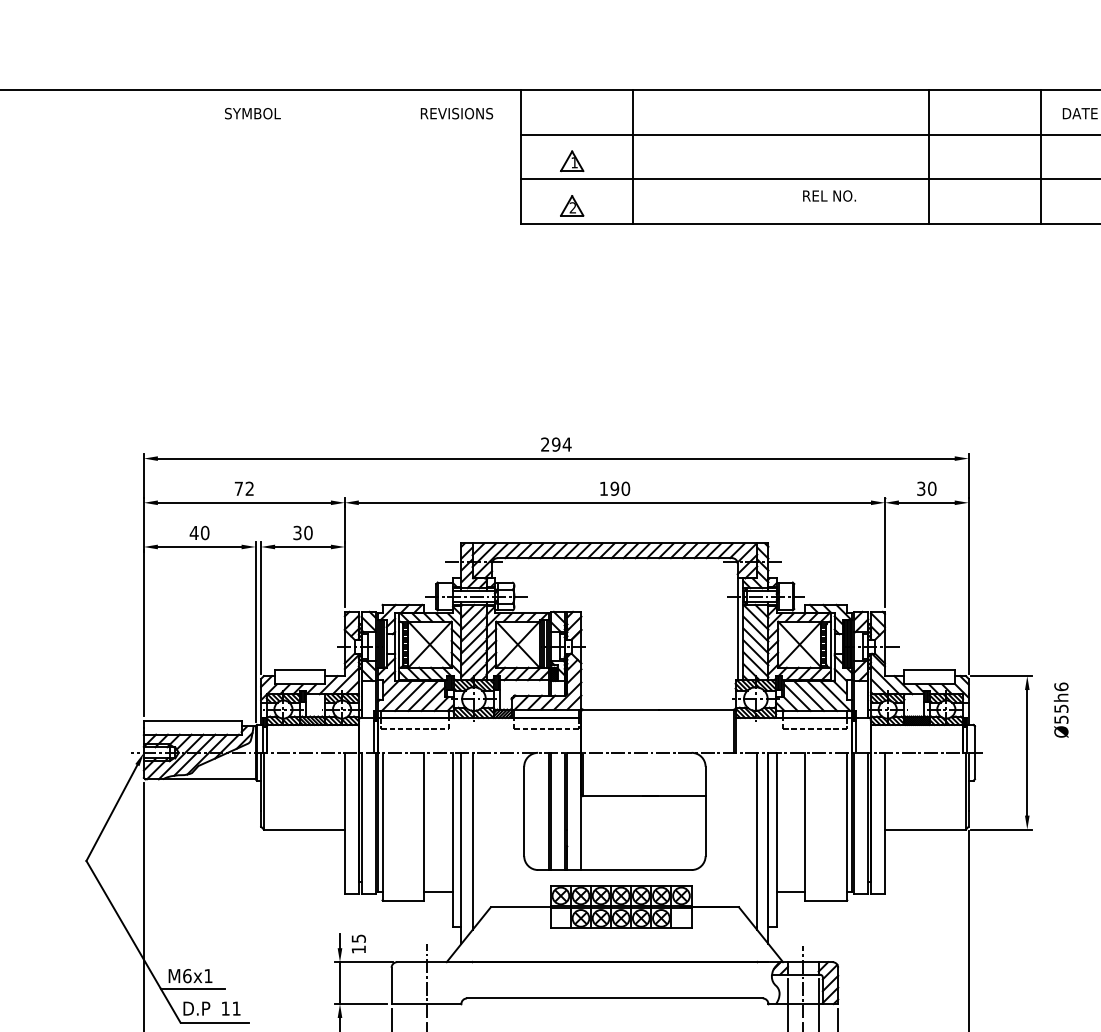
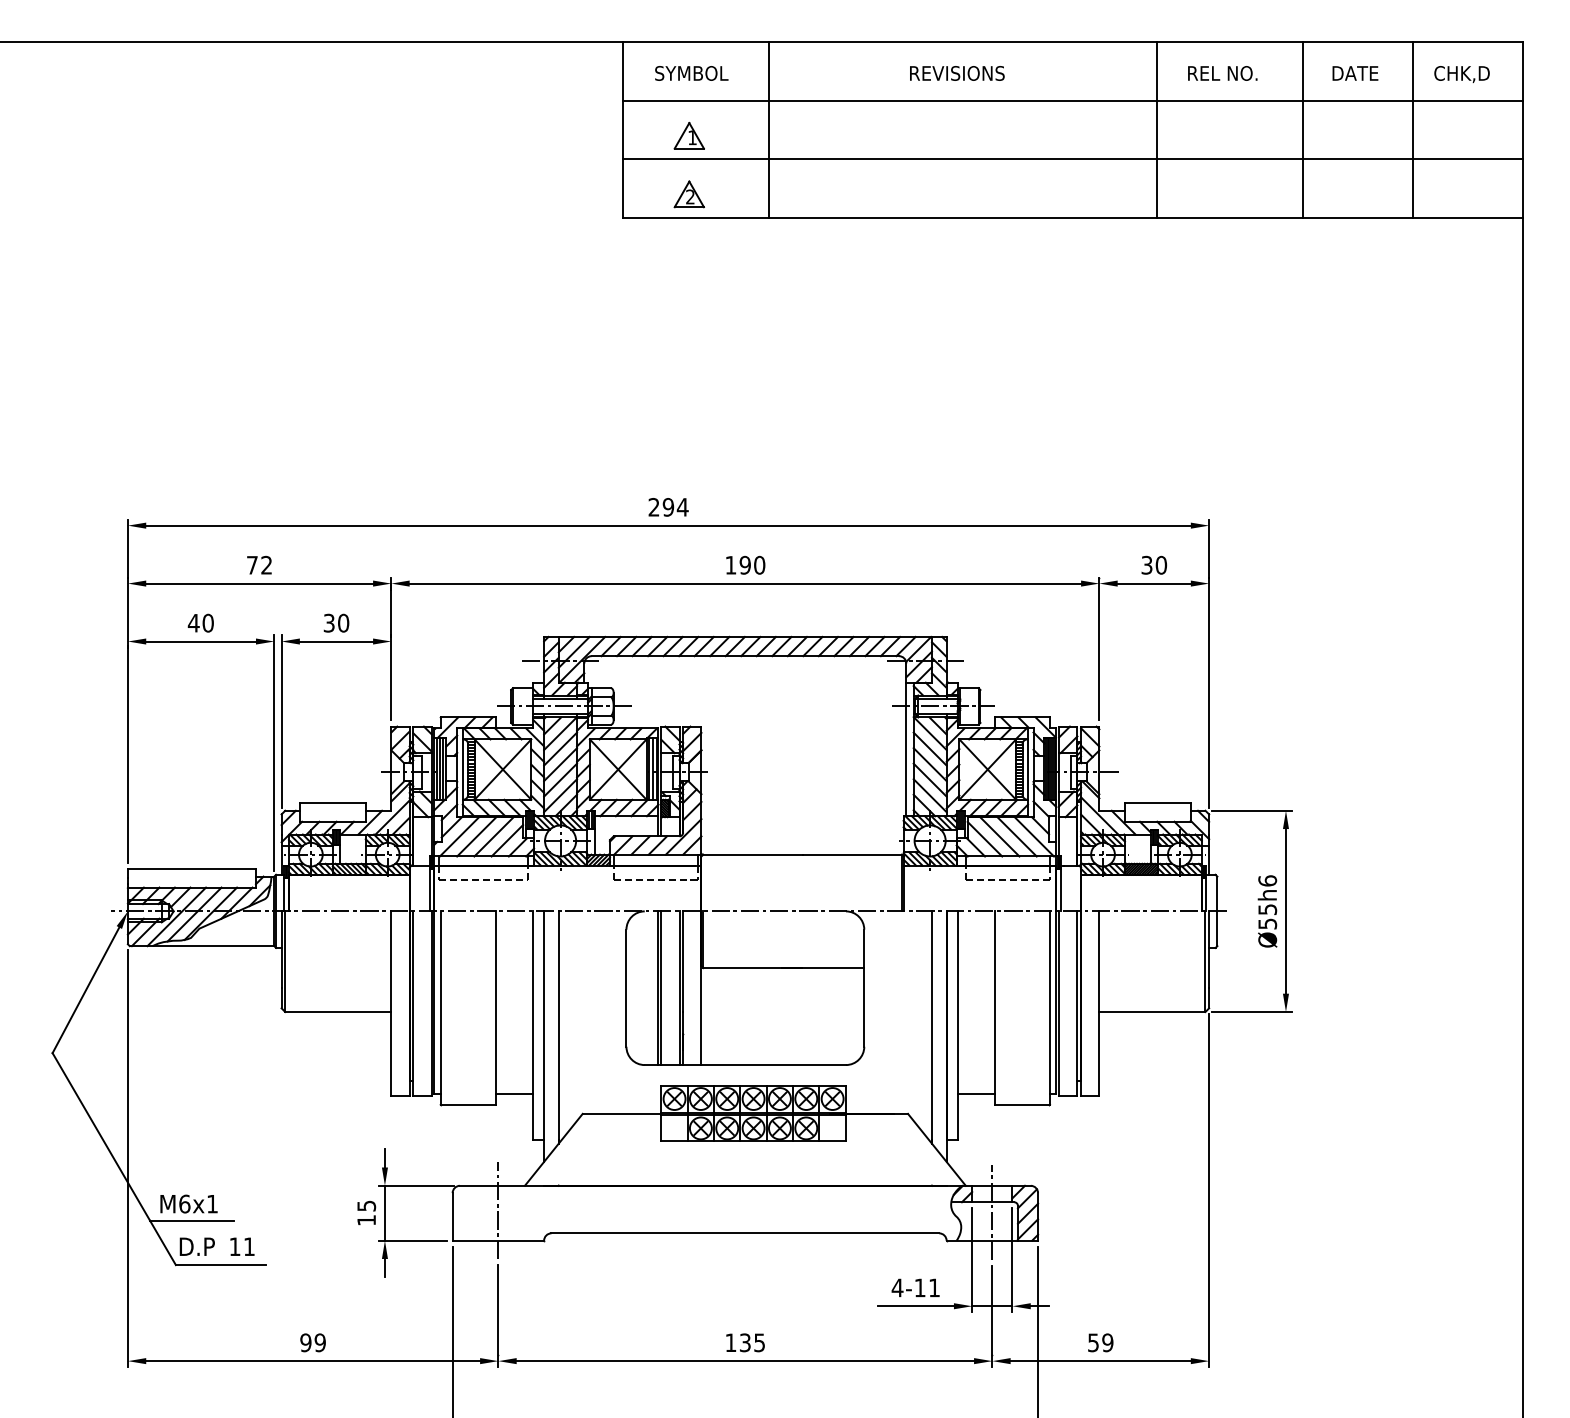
text: (252, 113) -> (691, 73), moved
text: (457, 113) -> (957, 73), moved
text: (829, 196) -> (1222, 73), moved
text: (1061, 710) -> (1267, 911), moved
text: (358, 944) -> (366, 1213), moved

